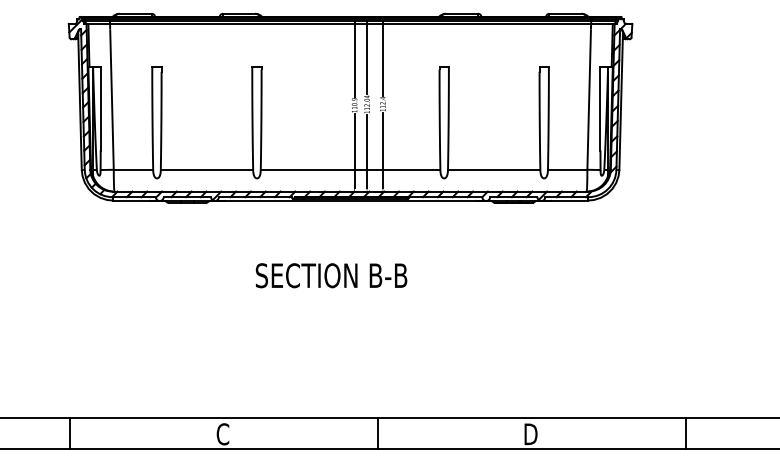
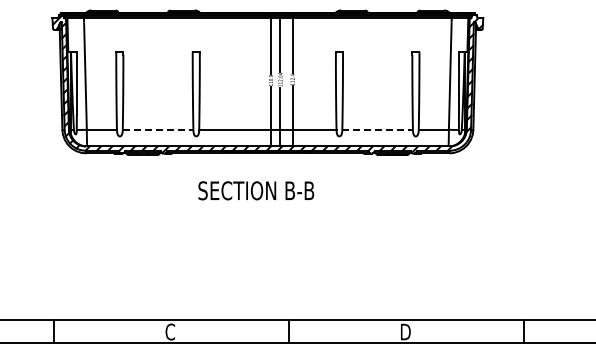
line: (207, 169) -> (158, 129), solid -> dashed
line: (495, 169) -> (378, 129), solid -> dashed
text: (331, 275) -> (256, 190), moved

